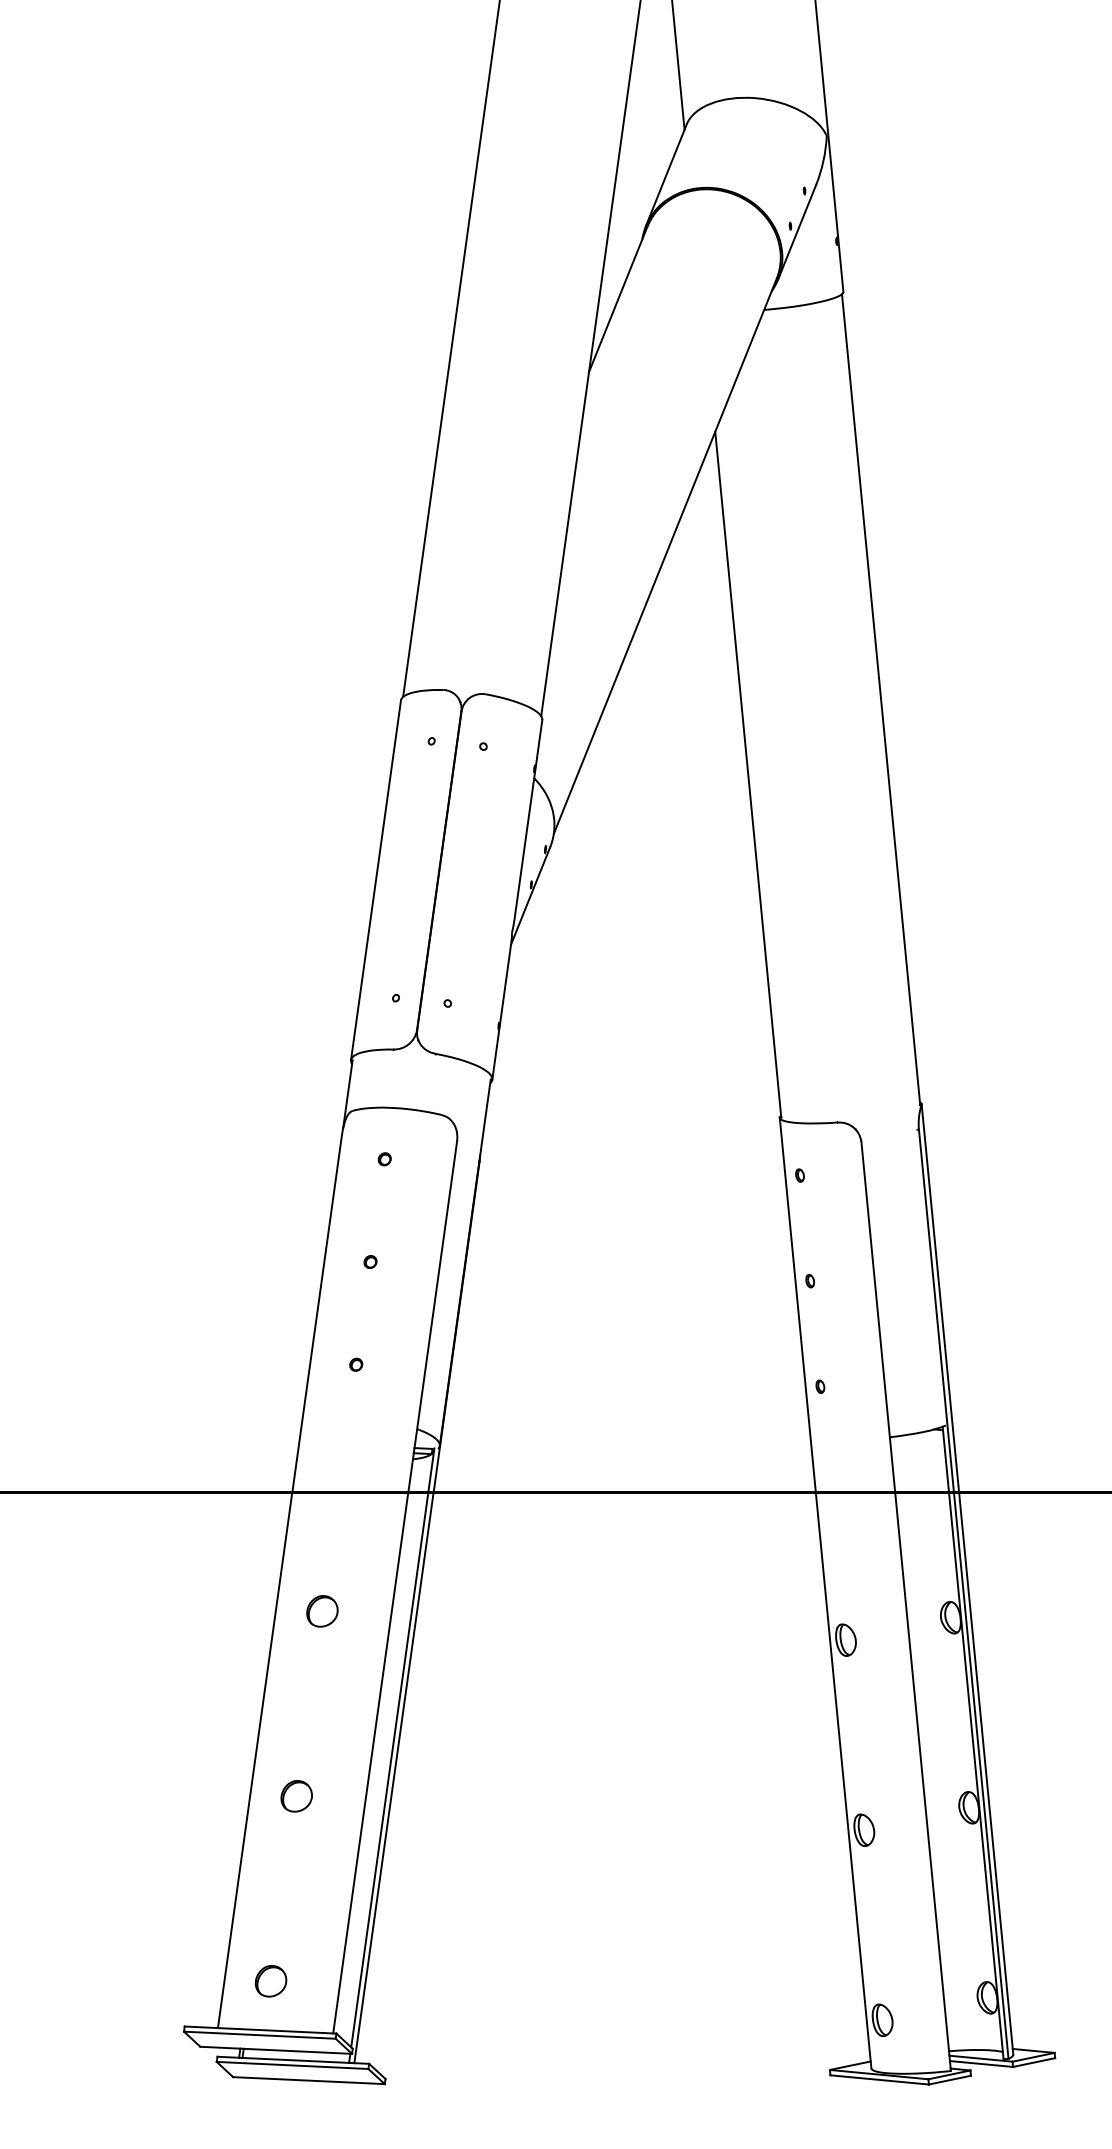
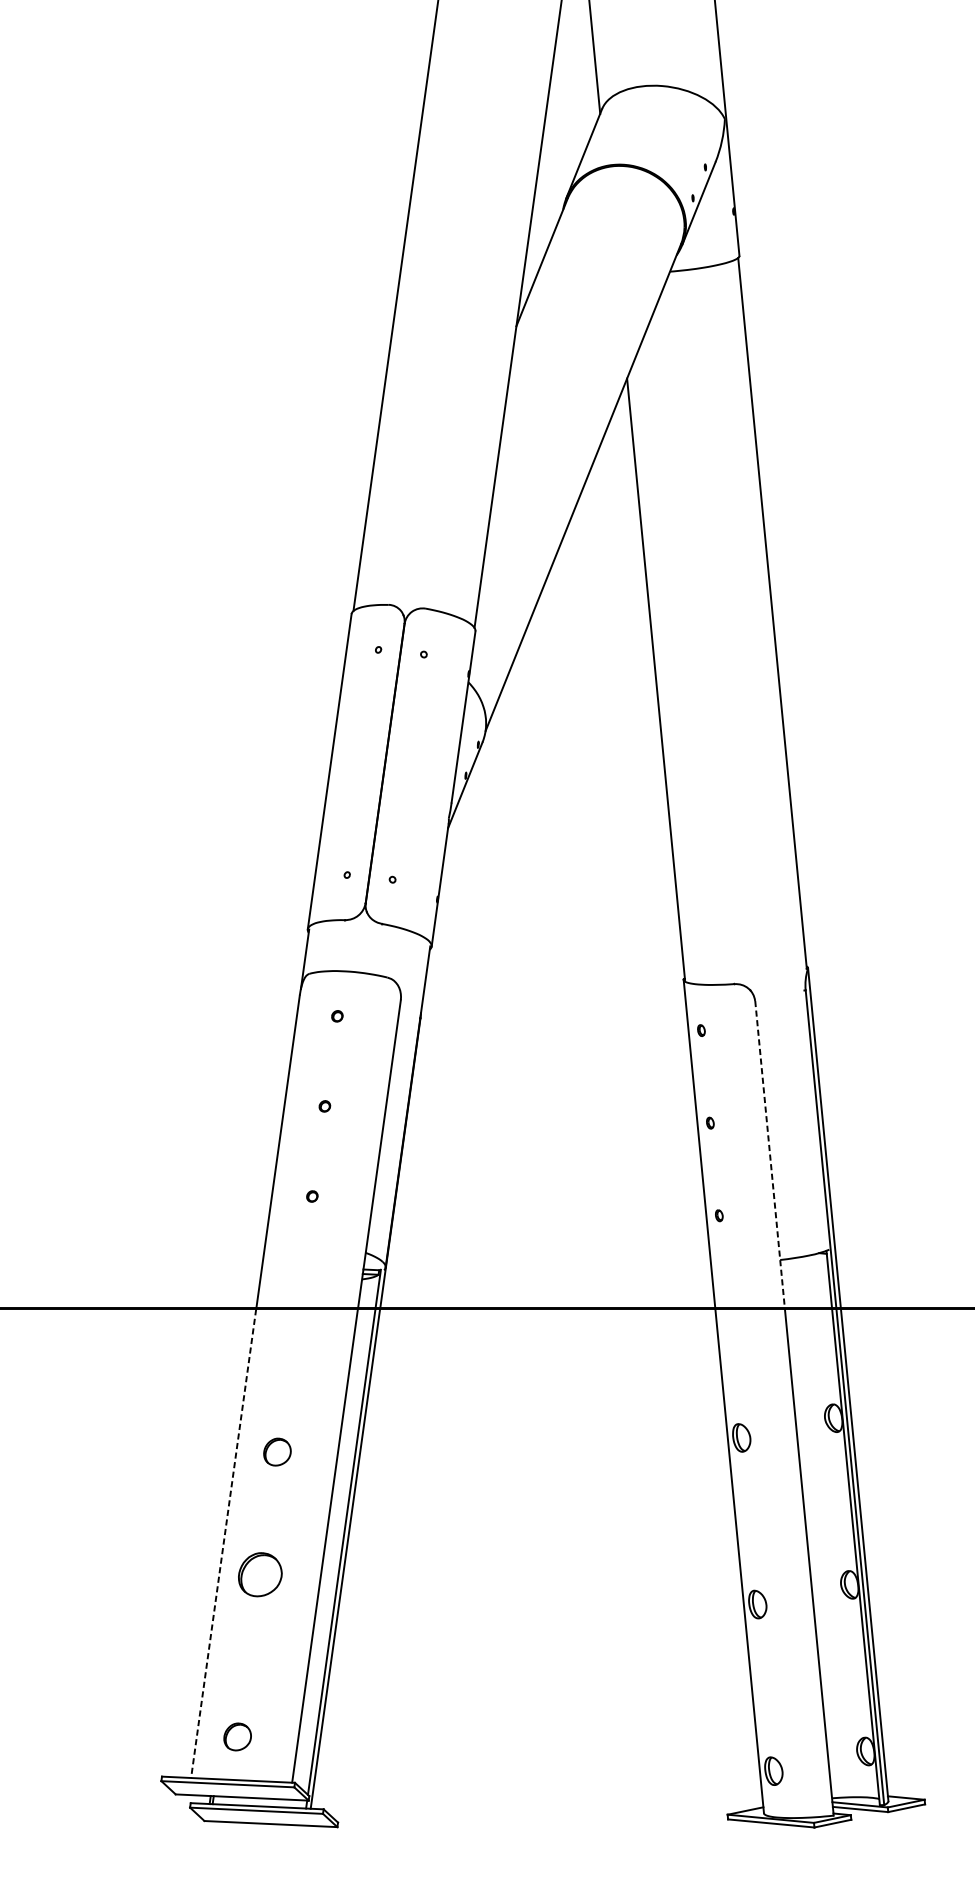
line: (878, 1317) -> (770, 1155), solid -> dashed
part: (322, 1611) -> (277, 1452), moved
line: (255, 1760) -> (224, 1543), solid -> dashed
part: (296, 1796) -> (259, 1574), size x1.6

